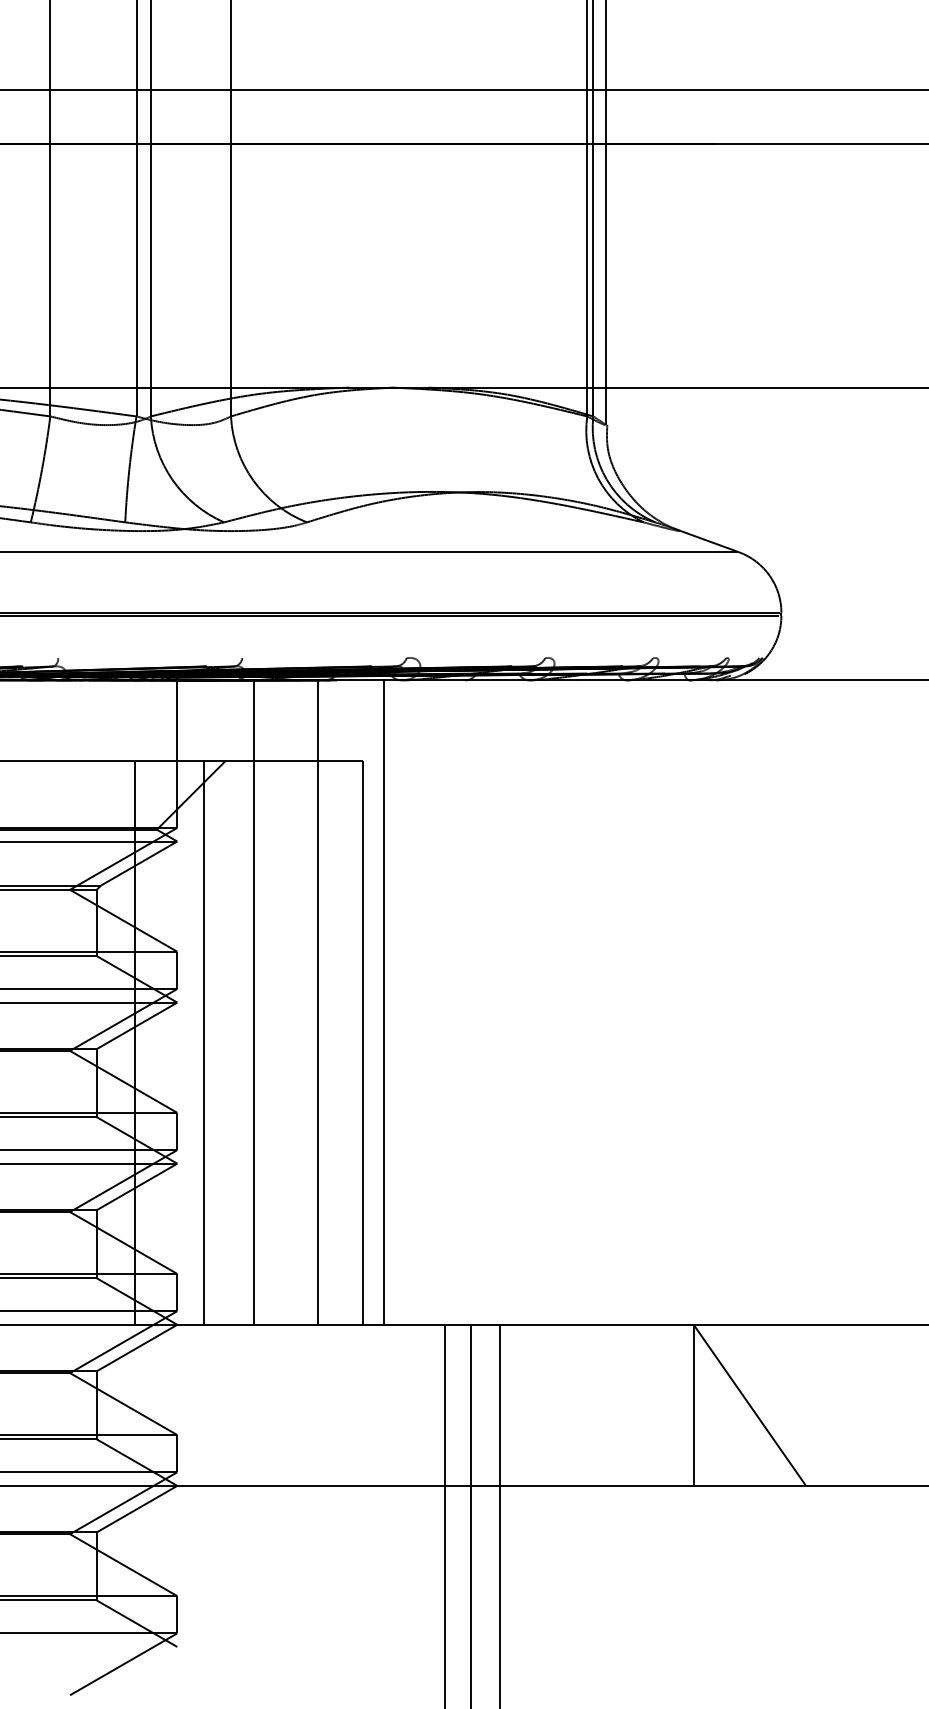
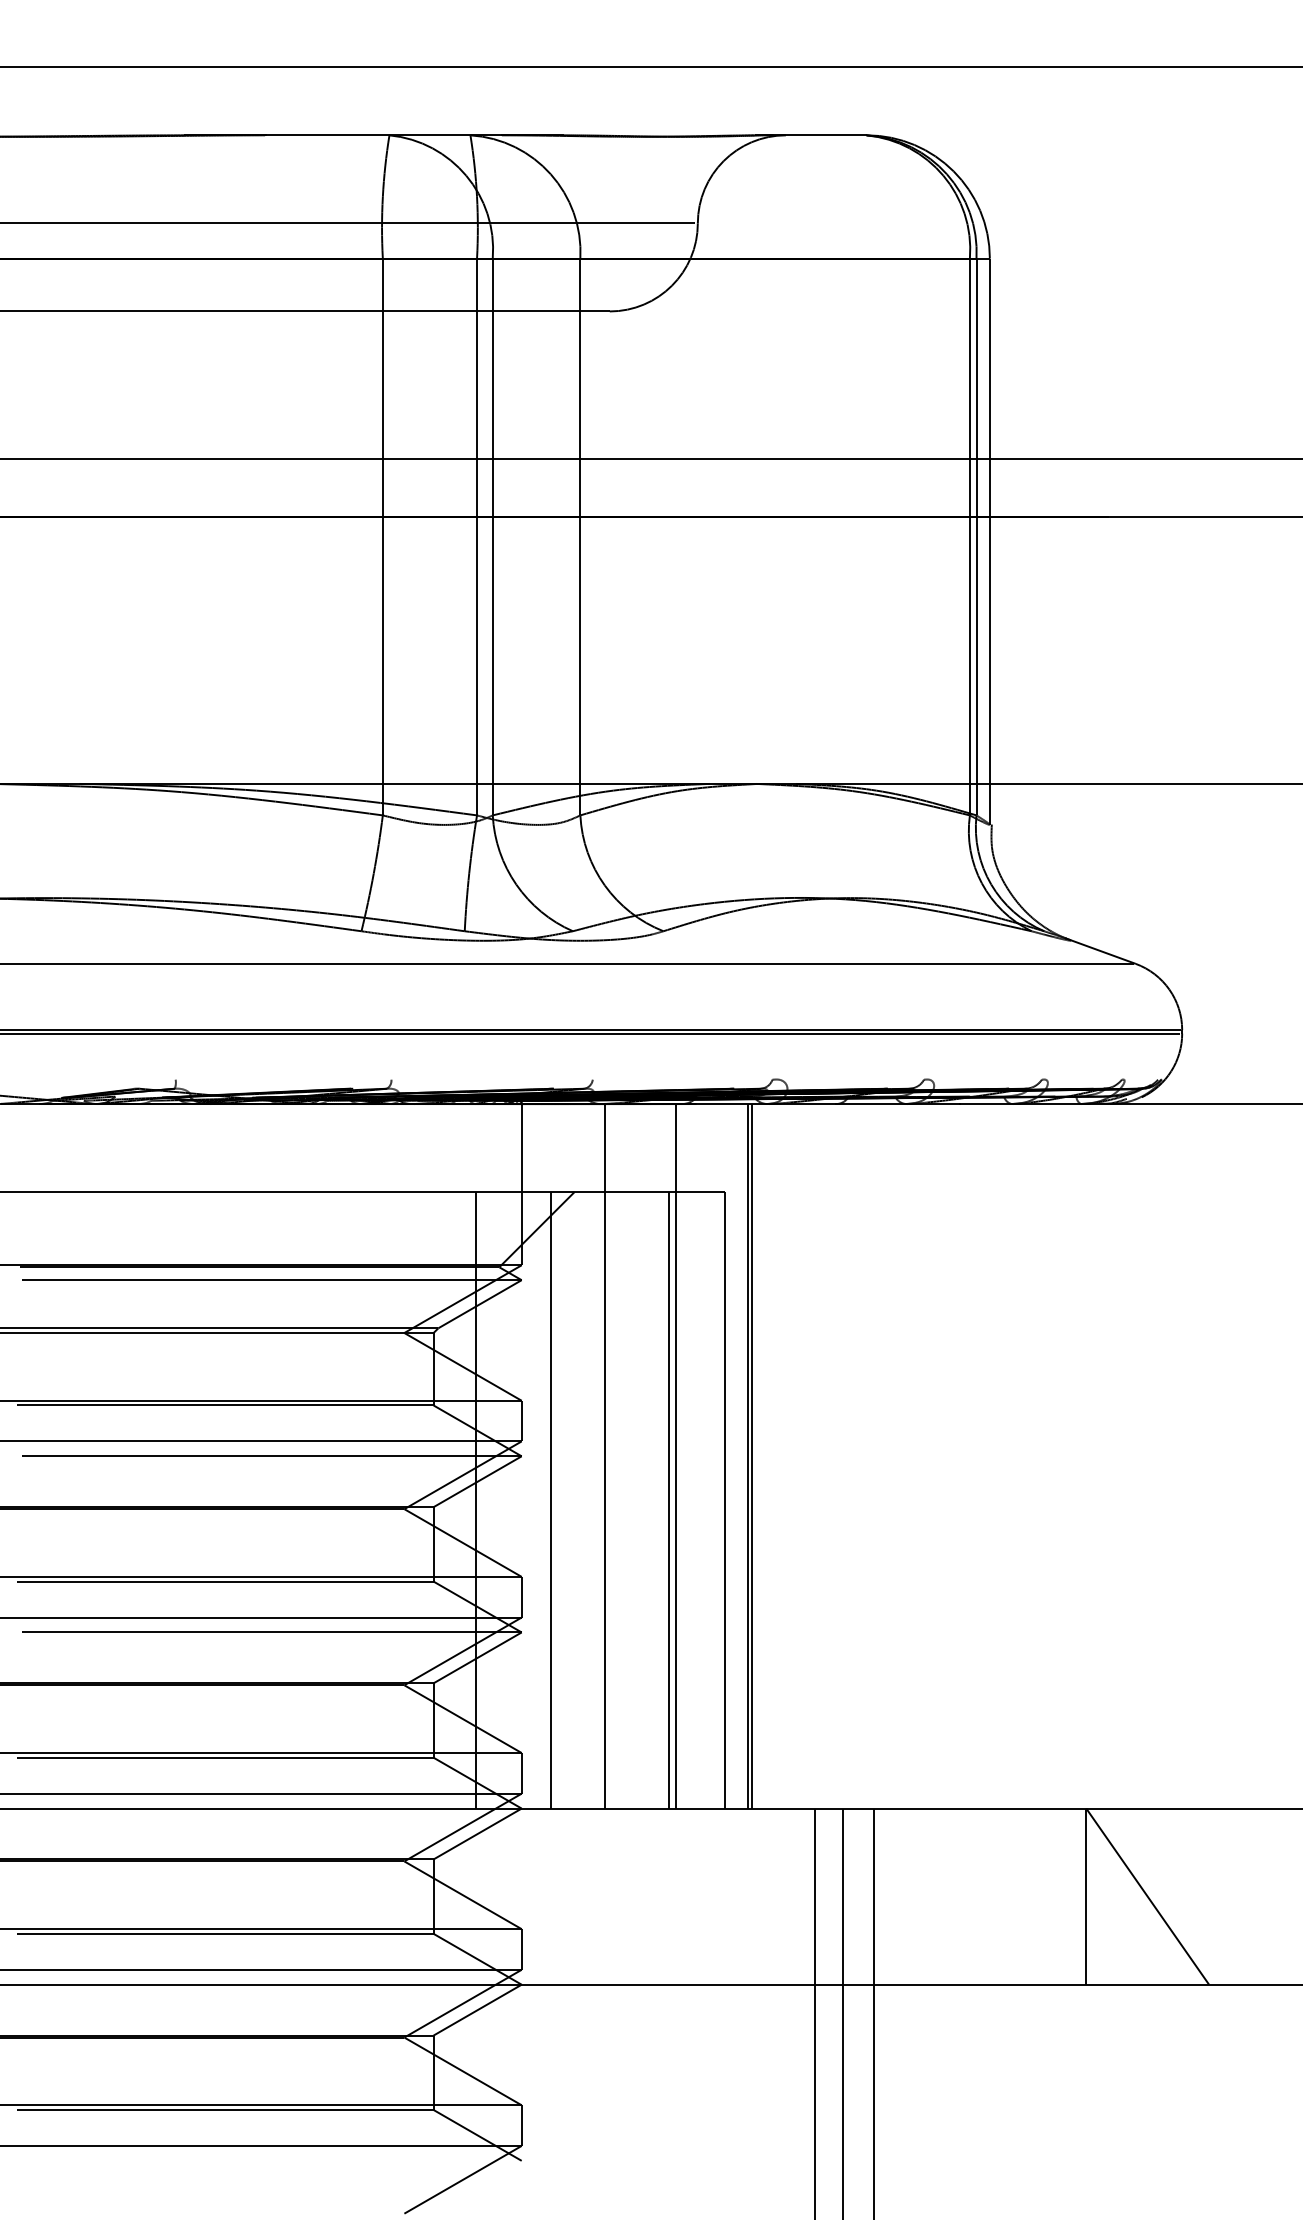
line: (388, 1002) -> (752, 1456), added
line: (311, 1043) -> (668, 1500), added

